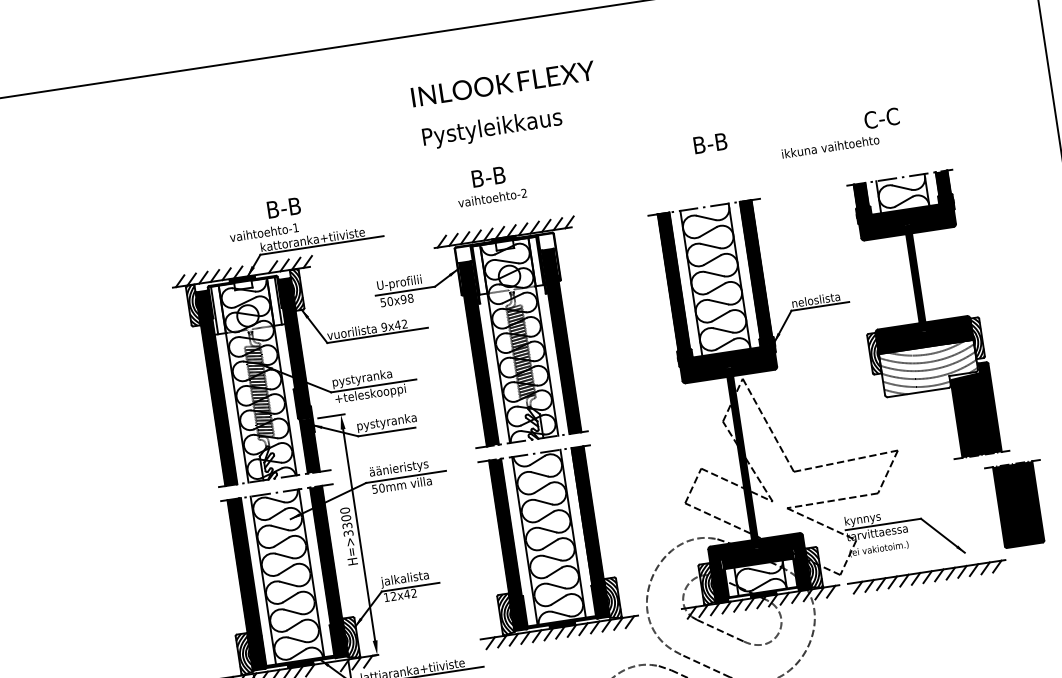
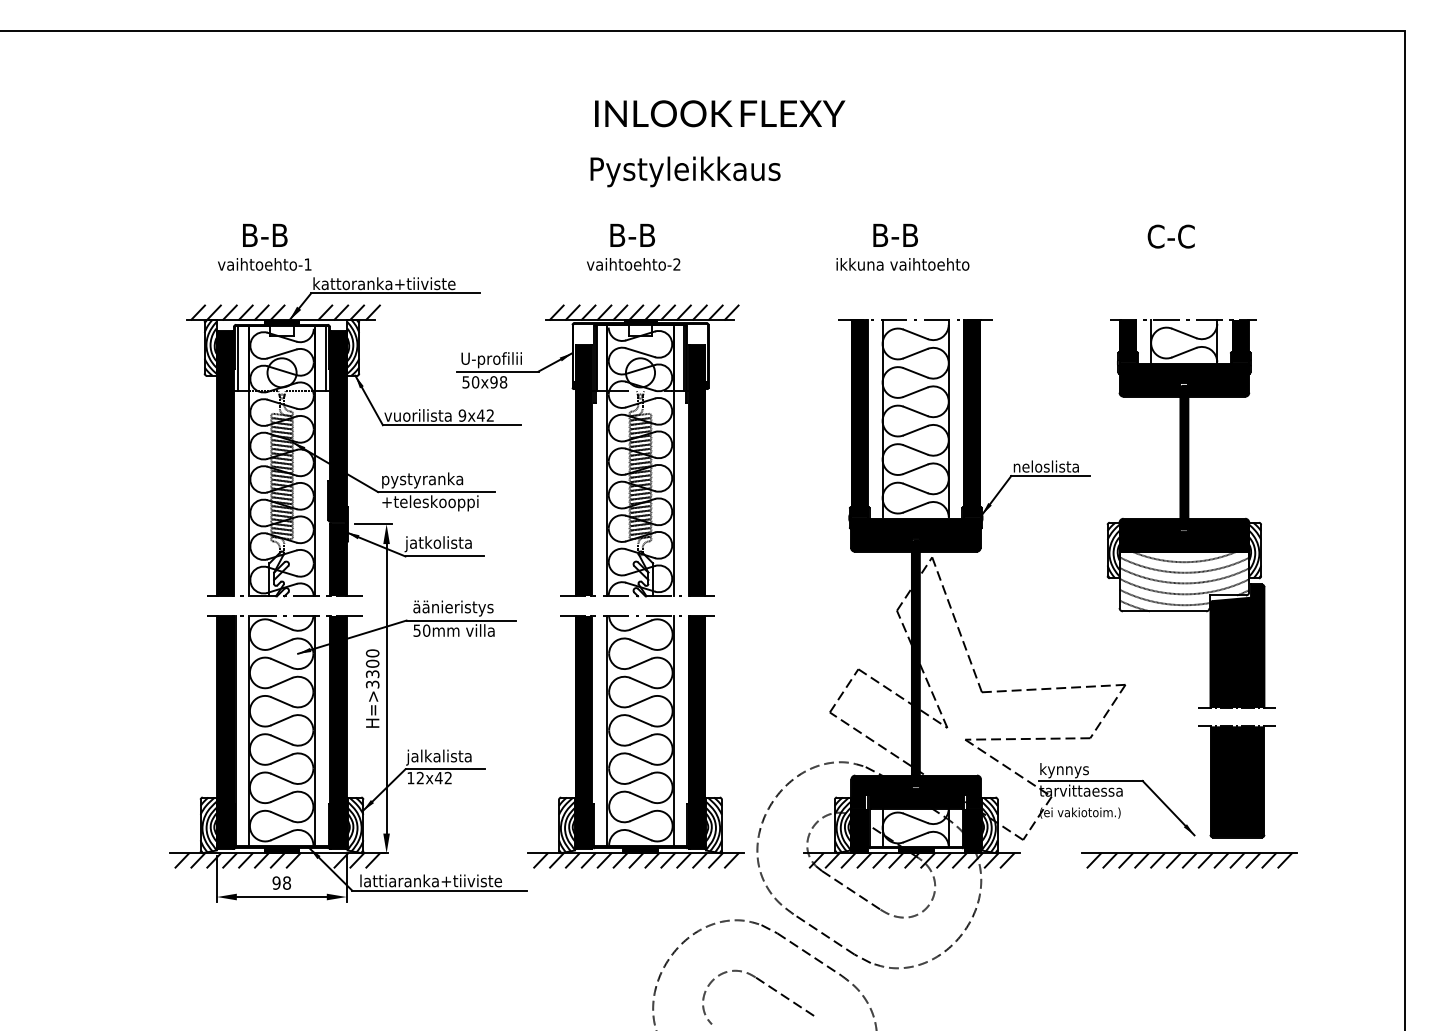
text: (503, 83) -> (720, 113), moved
text: (492, 128) -> (685, 171), moved
text: (710, 142) -> (895, 234), moved
text: (830, 146) -> (902, 264), moved
text: (284, 207) -> (265, 234), moved
text: (264, 232) -> (264, 264), moved
text: (386, 423) -> (445, 544), pystyranka -> jatkolista
part: (1018, 504) -> (1236, 781), moved
part: (927, 577) -> (1189, 860), moved

